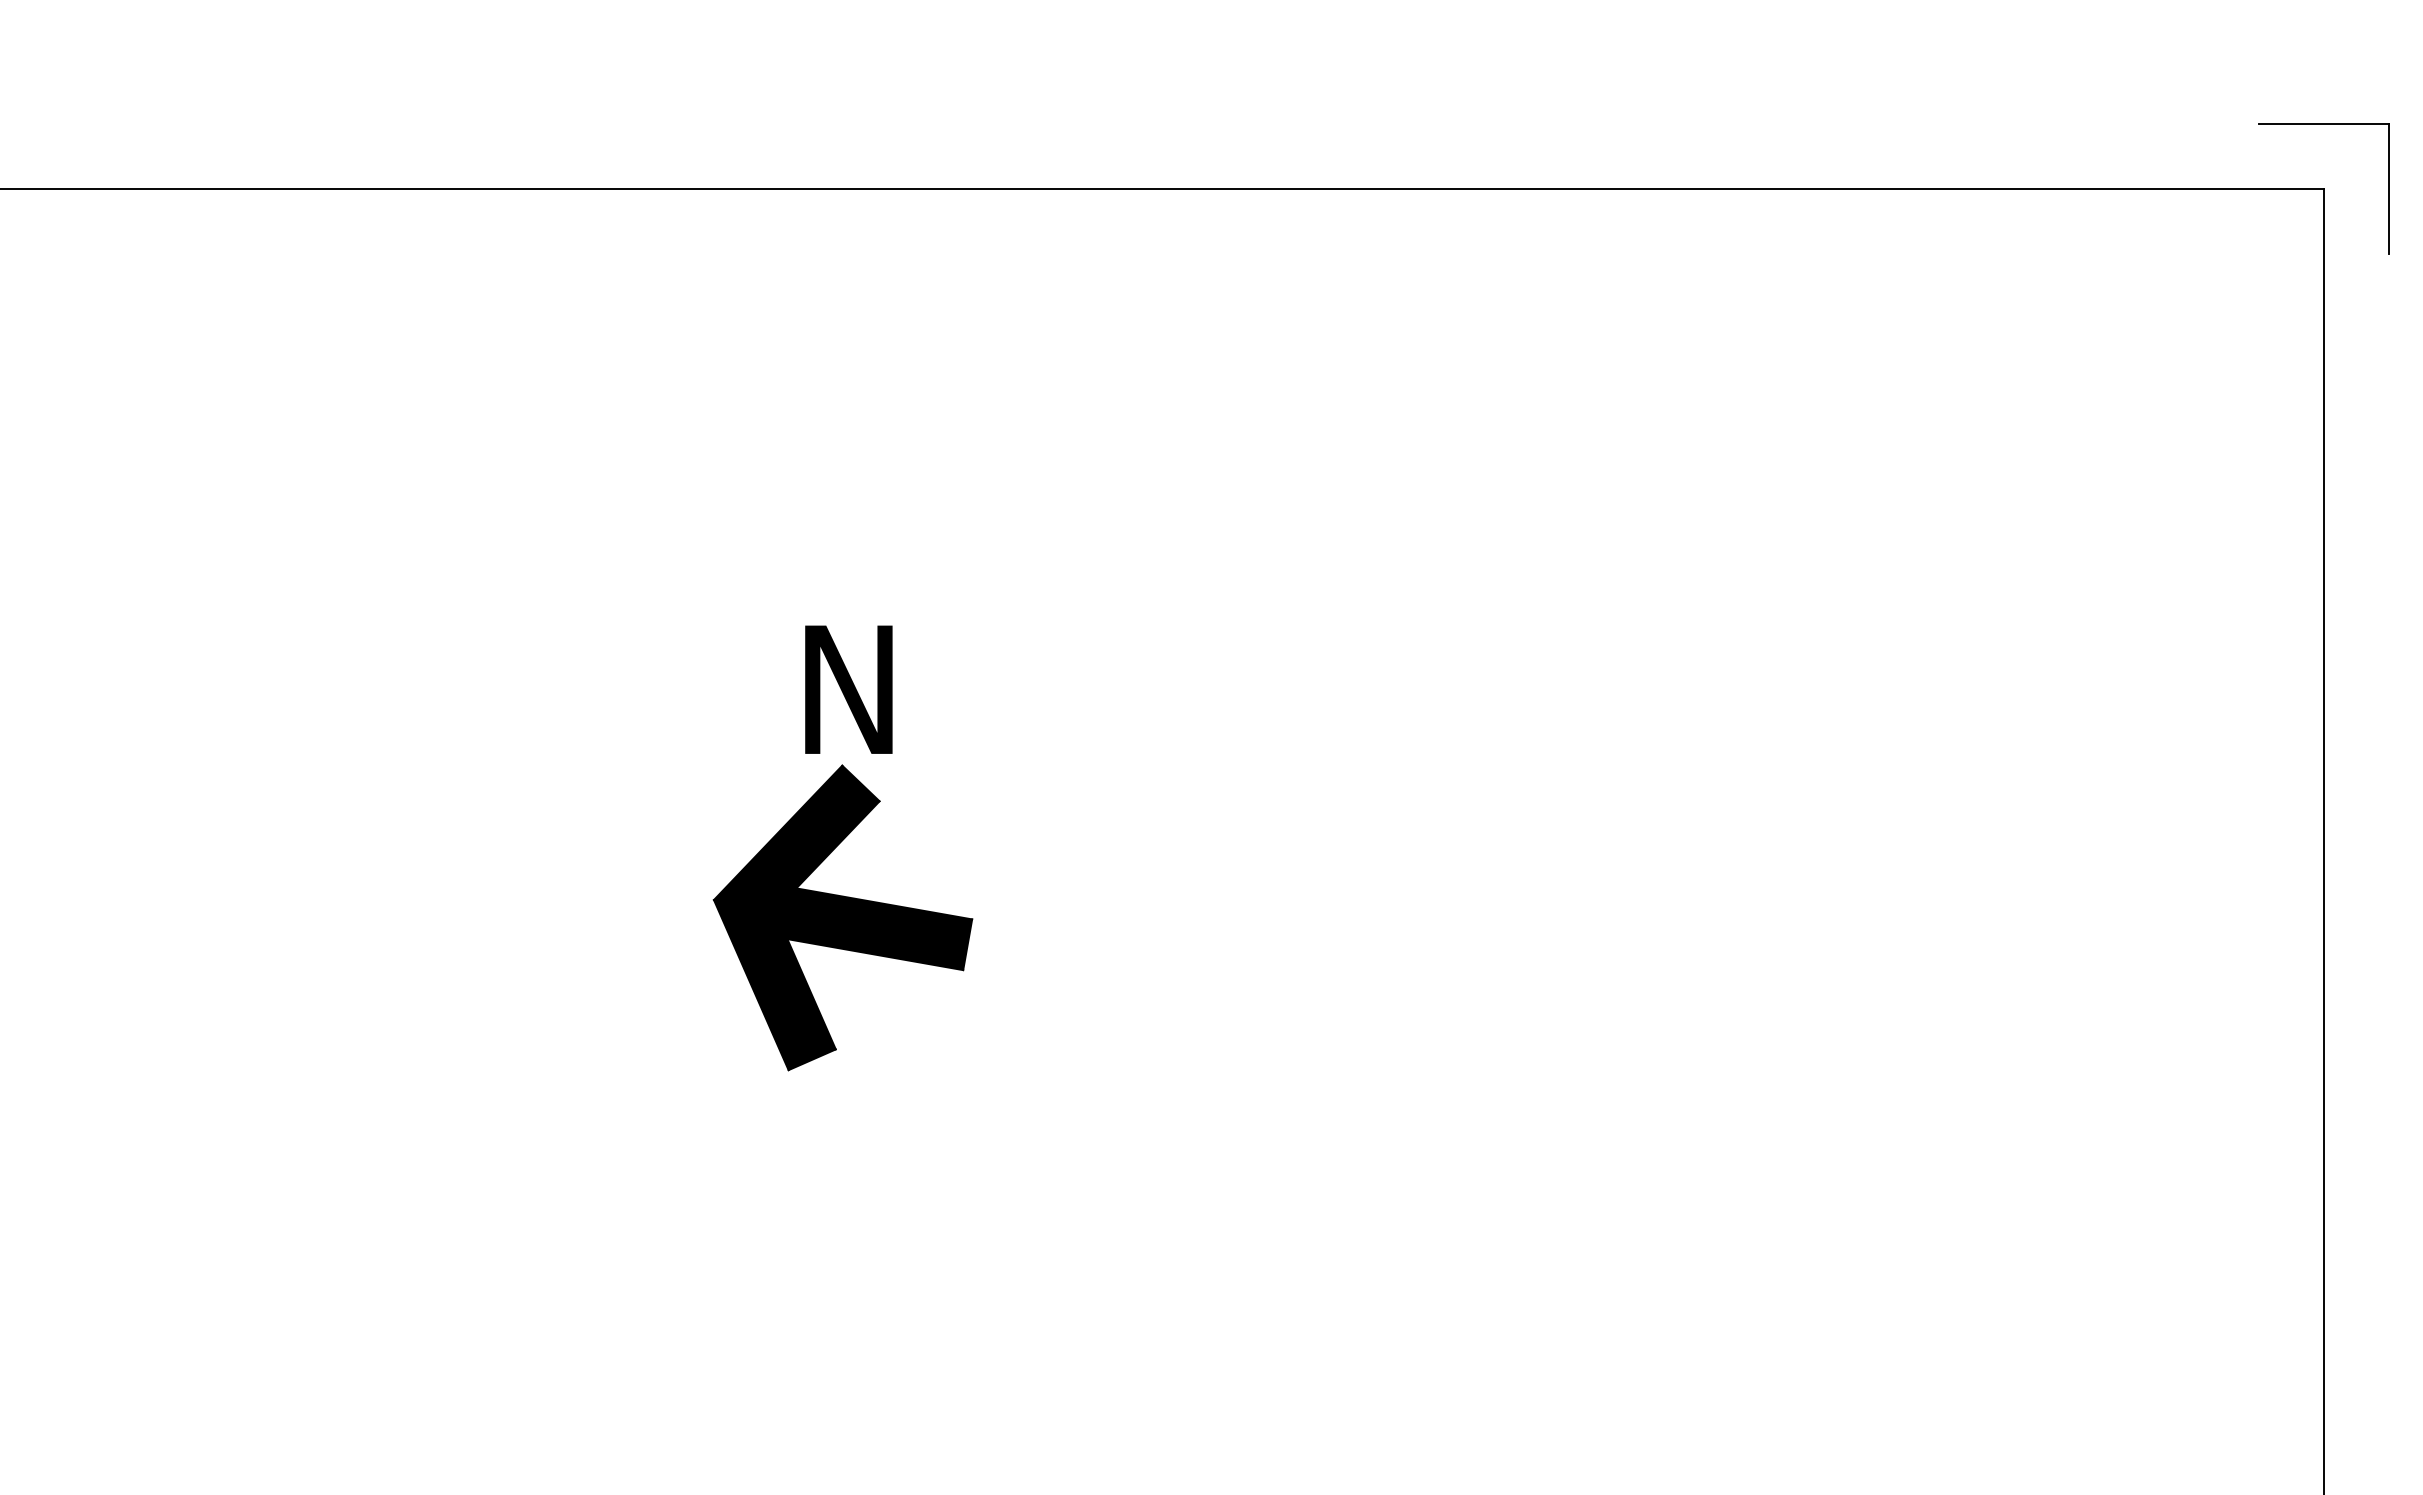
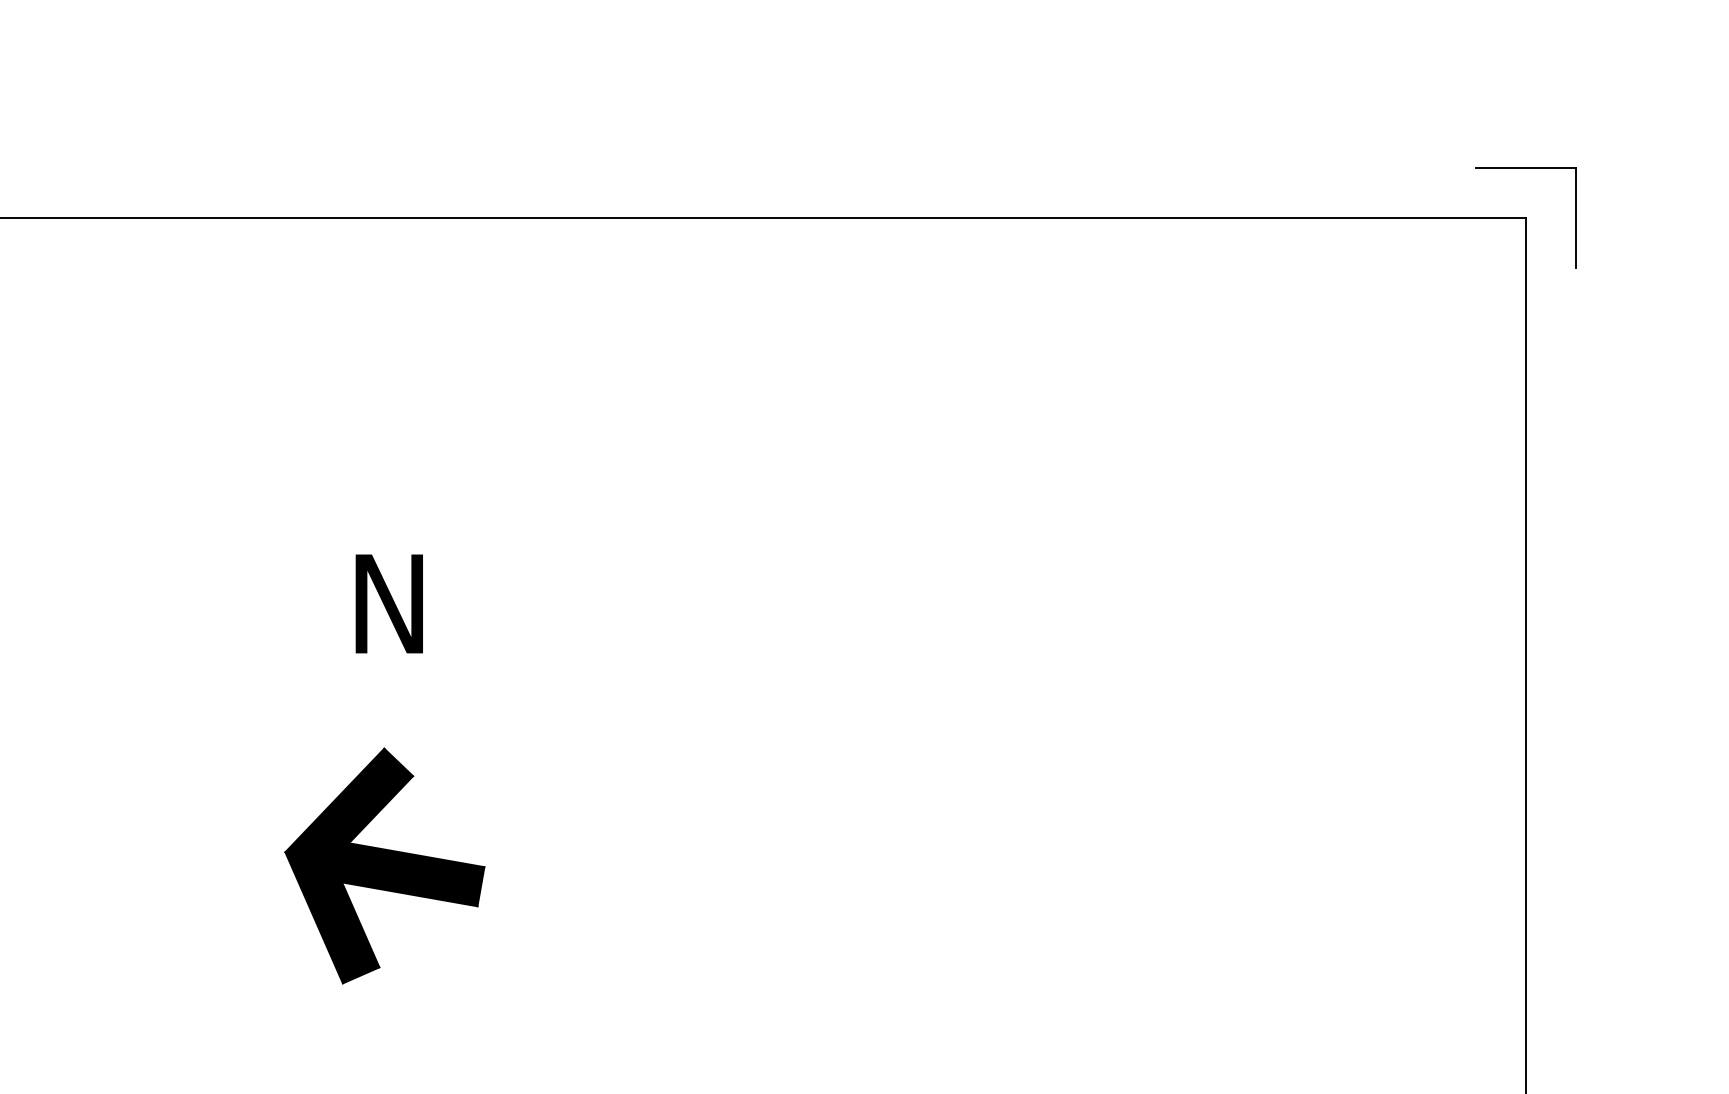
part: (842, 917) -> (384, 865), moved

